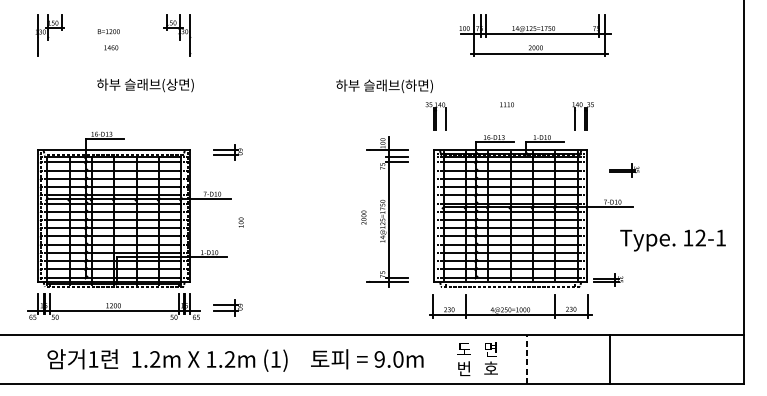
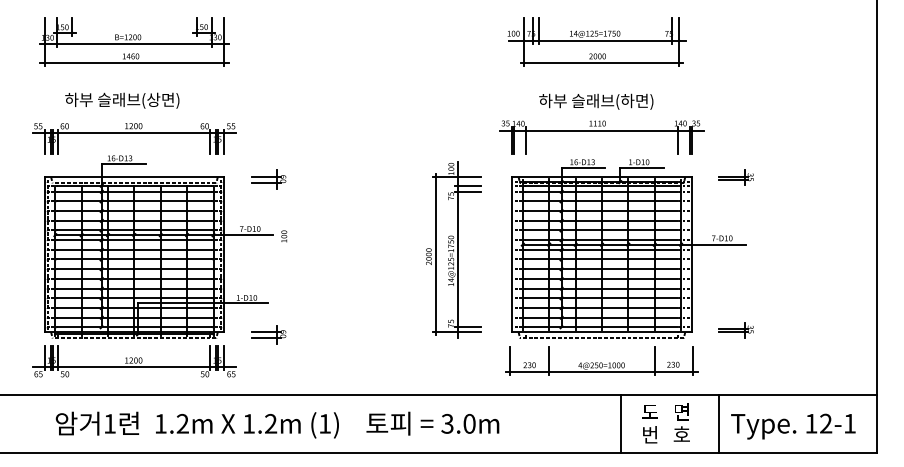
part: (534, 35) -> (596, 41), moved
line: (114, 37) -> (134, 44), added
line: (114, 53) -> (134, 63), added
text: (145, 85) -> (122, 100), moved
text: (384, 86) -> (596, 101), moved
line: (510, 110) -> (601, 130), added
part: (114, 117) -> (134, 138), added
part: (623, 170) -> (735, 177), moved
line: (369, 215) -> (435, 254), added
text: (241, 222) -> (284, 236), moved
text: (673, 240) -> (793, 426), moved
part: (607, 280) -> (735, 330), moved
part: (227, 307) -> (268, 334), moved
text: (379, 359) -> (447, 423), 9.0m -> 3.0m
text: (477, 359) -> (665, 423), moved
line: (527, 359) -> (621, 423), dashed -> solid

